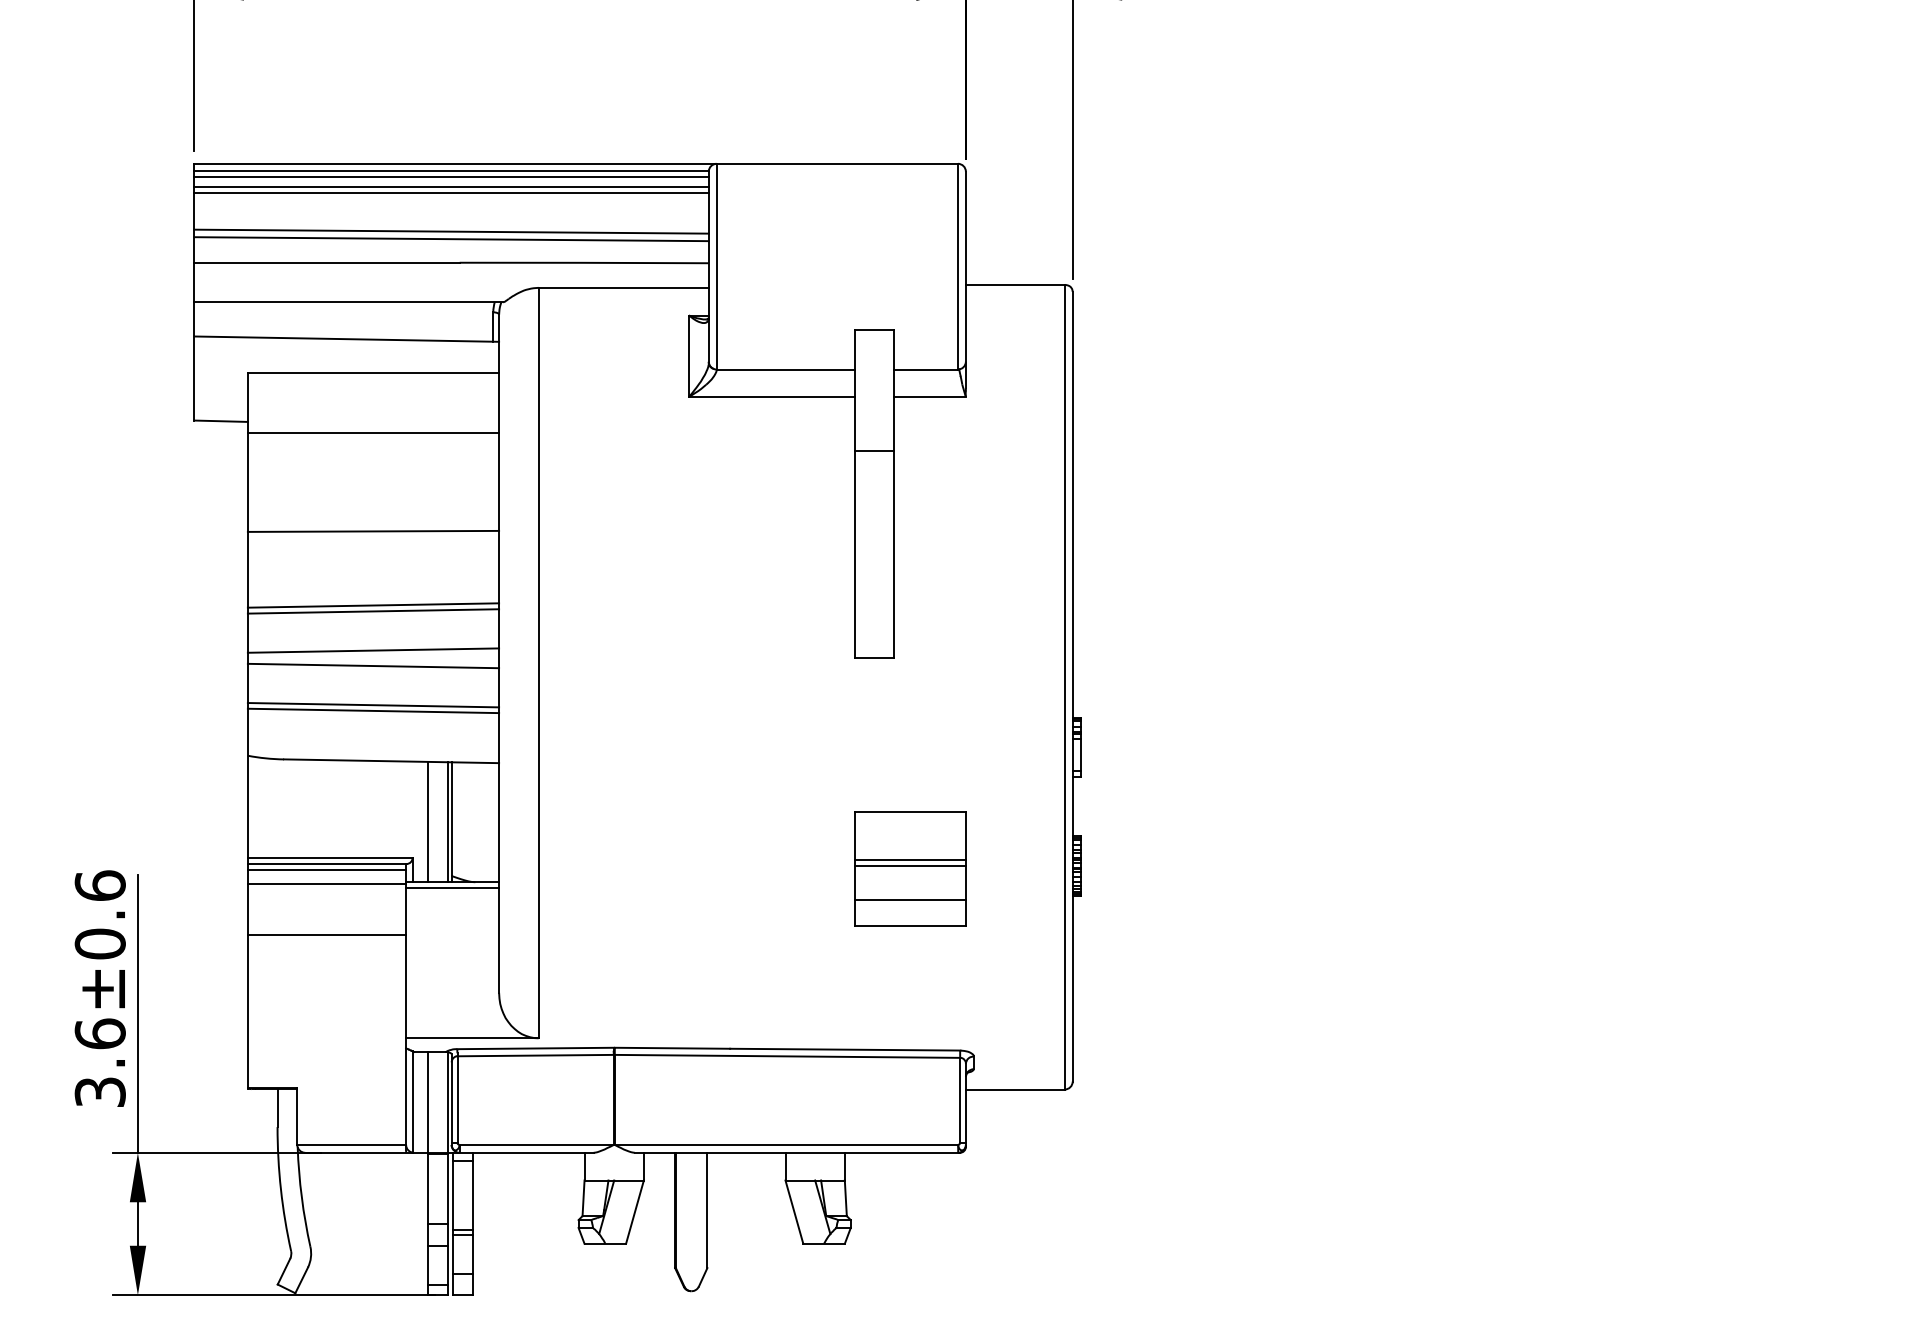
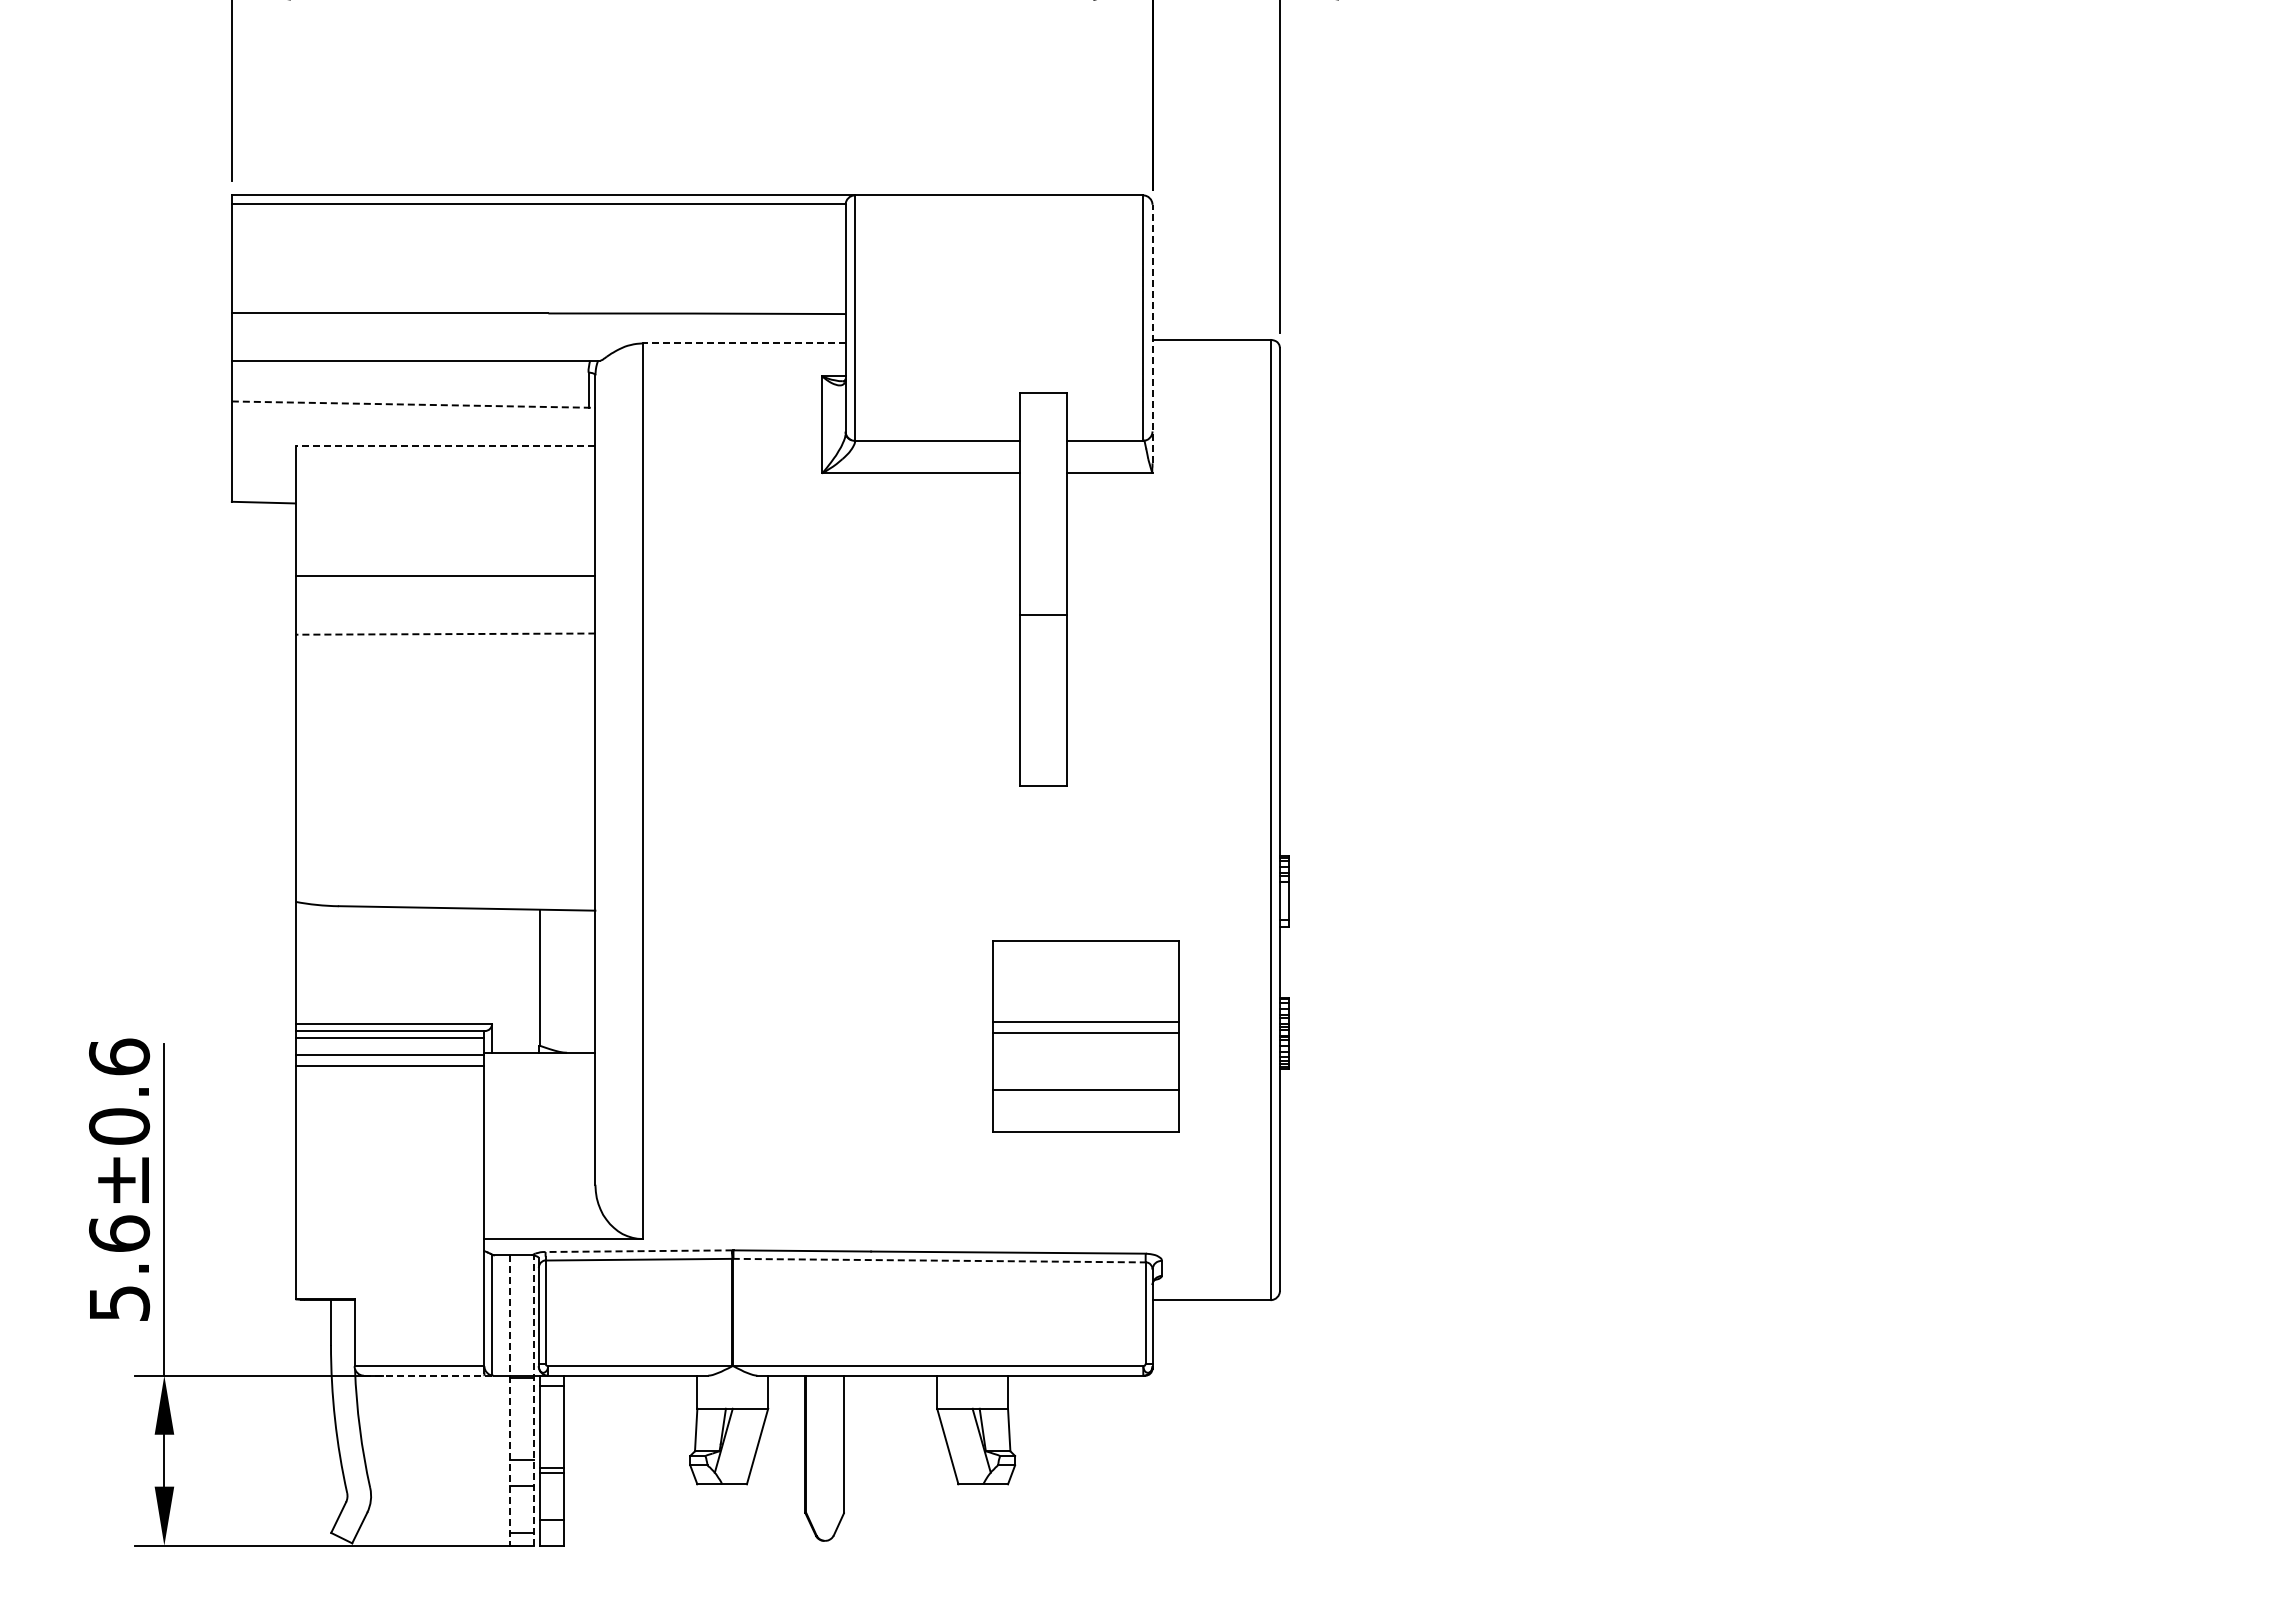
line: (451, 176) -> (538, 210), removed
line: (451, 187) -> (538, 223), removed
line: (451, 193) -> (538, 230), removed
line: (451, 231) -> (538, 276), removed
line: (451, 238) -> (538, 284), removed
line: (965, 279) -> (1152, 333), solid -> dashed
line: (624, 287) -> (744, 343), solid -> dashed
line: (346, 339) -> (413, 404), solid -> dashed
line: (373, 373) -> (445, 445), solid -> dashed
line: (373, 432) -> (445, 576), moved
line: (874, 451) -> (1043, 615), moved
line: (373, 531) -> (445, 634), solid -> dashed
line: (373, 605) -> (445, 722), removed
line: (373, 611) -> (445, 729), removed
line: (373, 649) -> (445, 775), removed
line: (373, 665) -> (445, 794), removed
line: (373, 705) -> (445, 841), removed
line: (373, 710) -> (445, 847), removed
line: (427, 821) -> (510, 980), removed
line: (448, 821) -> (534, 980), removed
part: (910, 868) -> (1086, 1036), size x1.4
line: (452, 887) -> (539, 1059), removed
line: (326, 935) -> (389, 1066), moved
line: (535, 1048) -> (638, 1251), solid -> dashed
line: (787, 1056) -> (939, 1260), solid -> dashed
text: (100, 1092) -> (119, 1303), 3.6±0.6 -> 5.6±0.6
line: (359, 1152) -> (428, 1375), solid -> dashed
line: (448, 1173) -> (534, 1400), solid -> dashed
line: (427, 1174) -> (510, 1401), solid -> dashed

